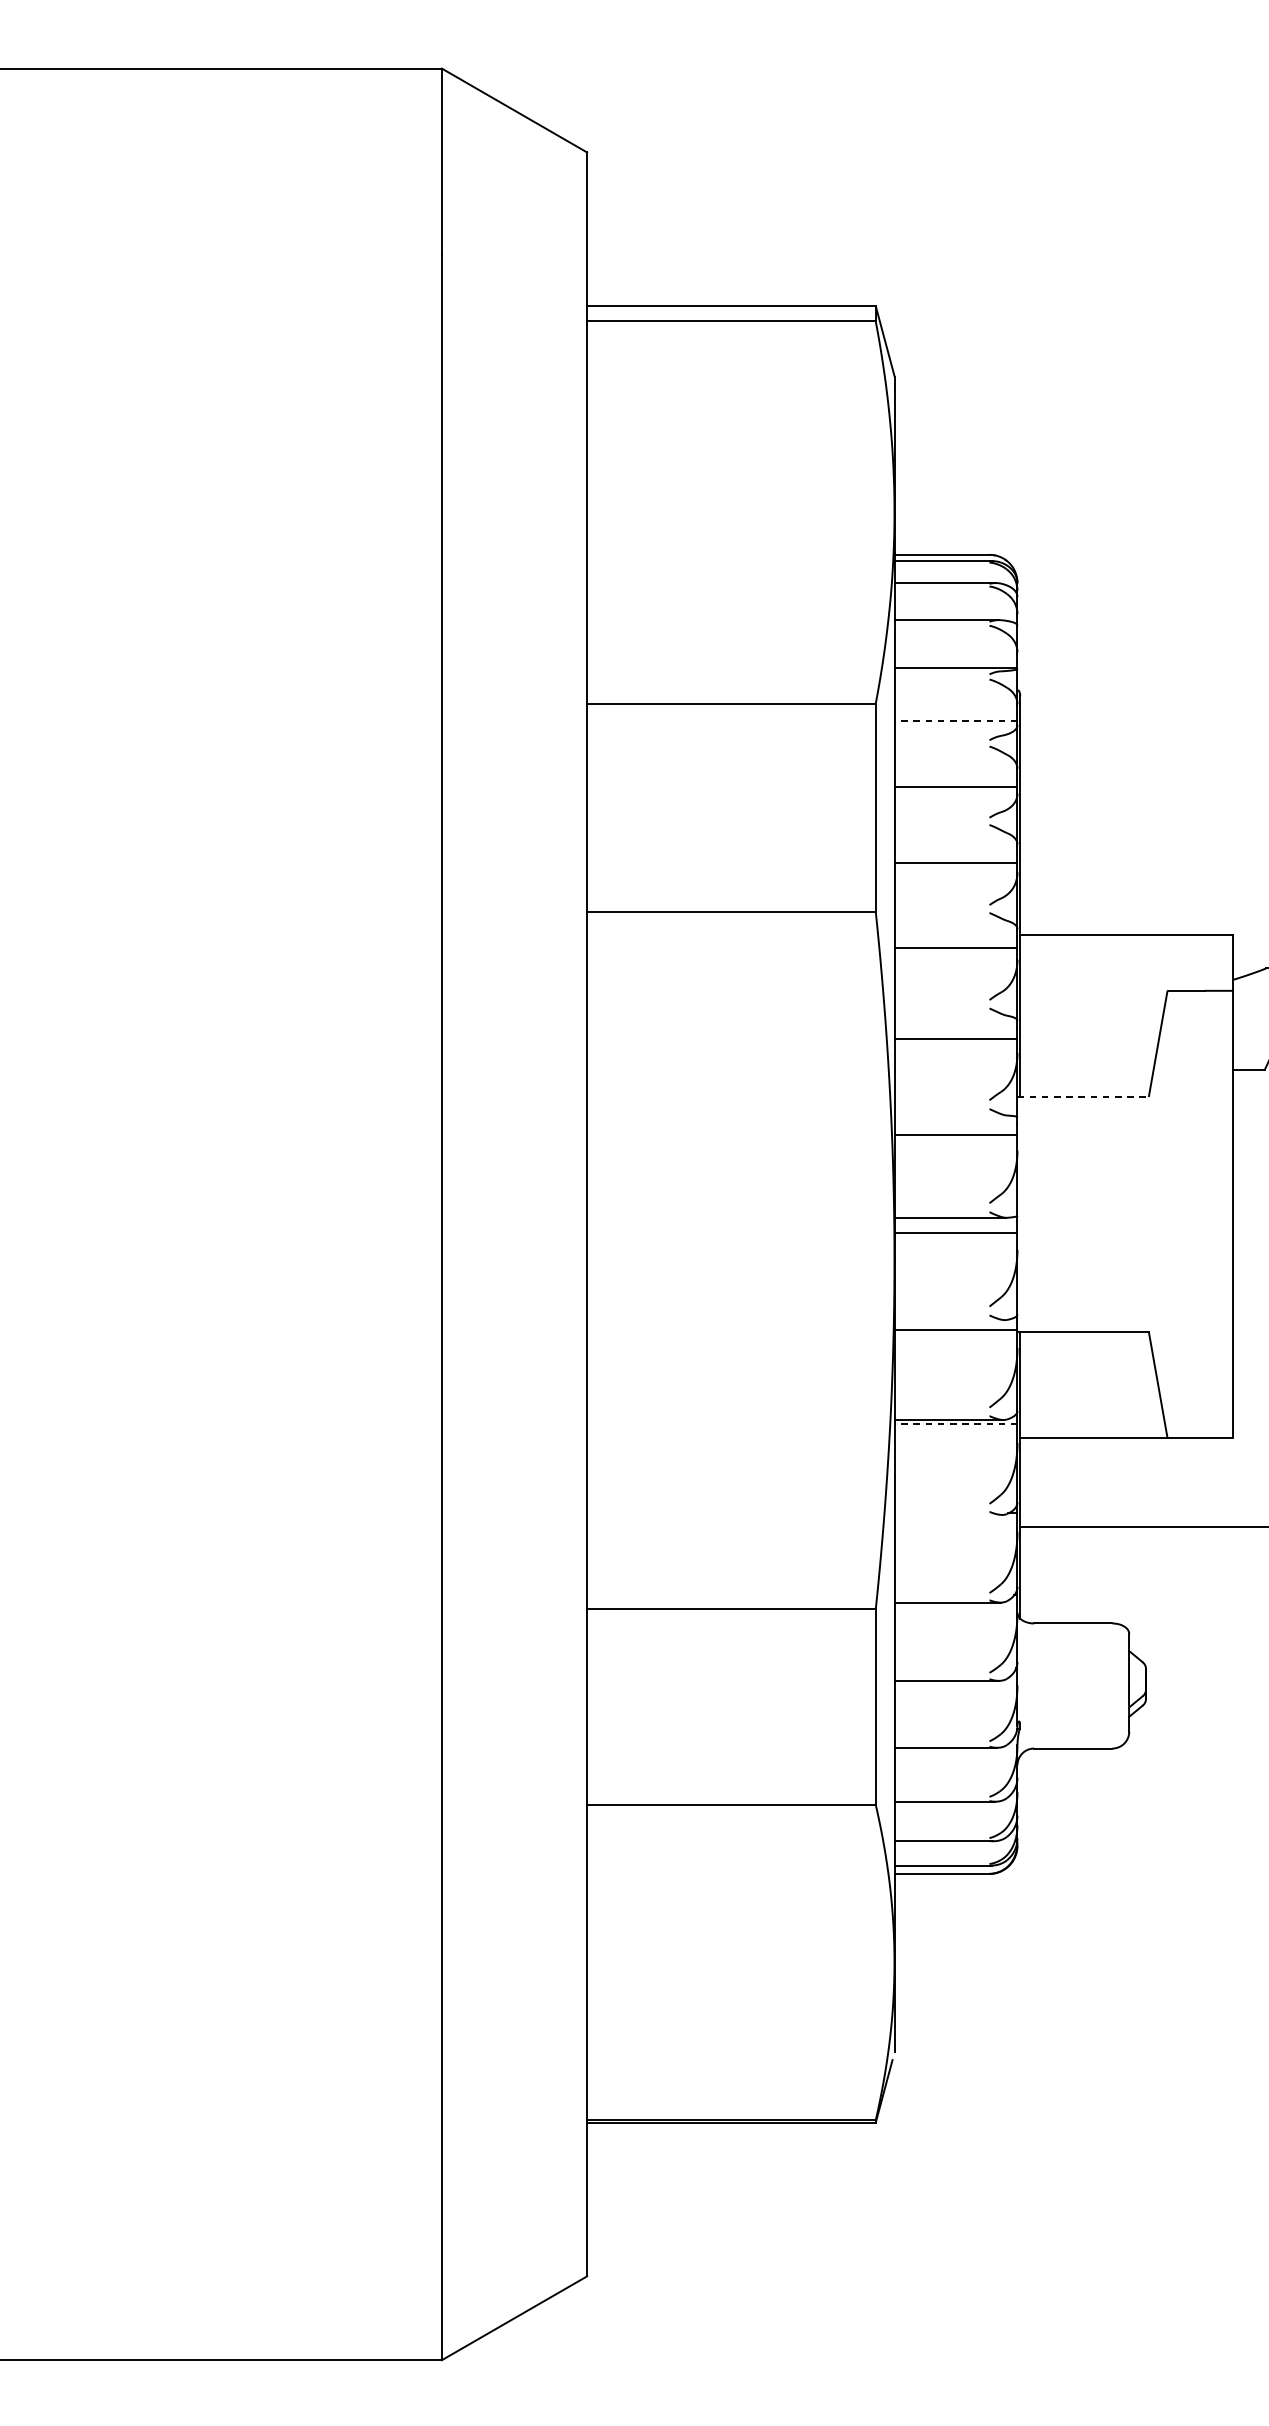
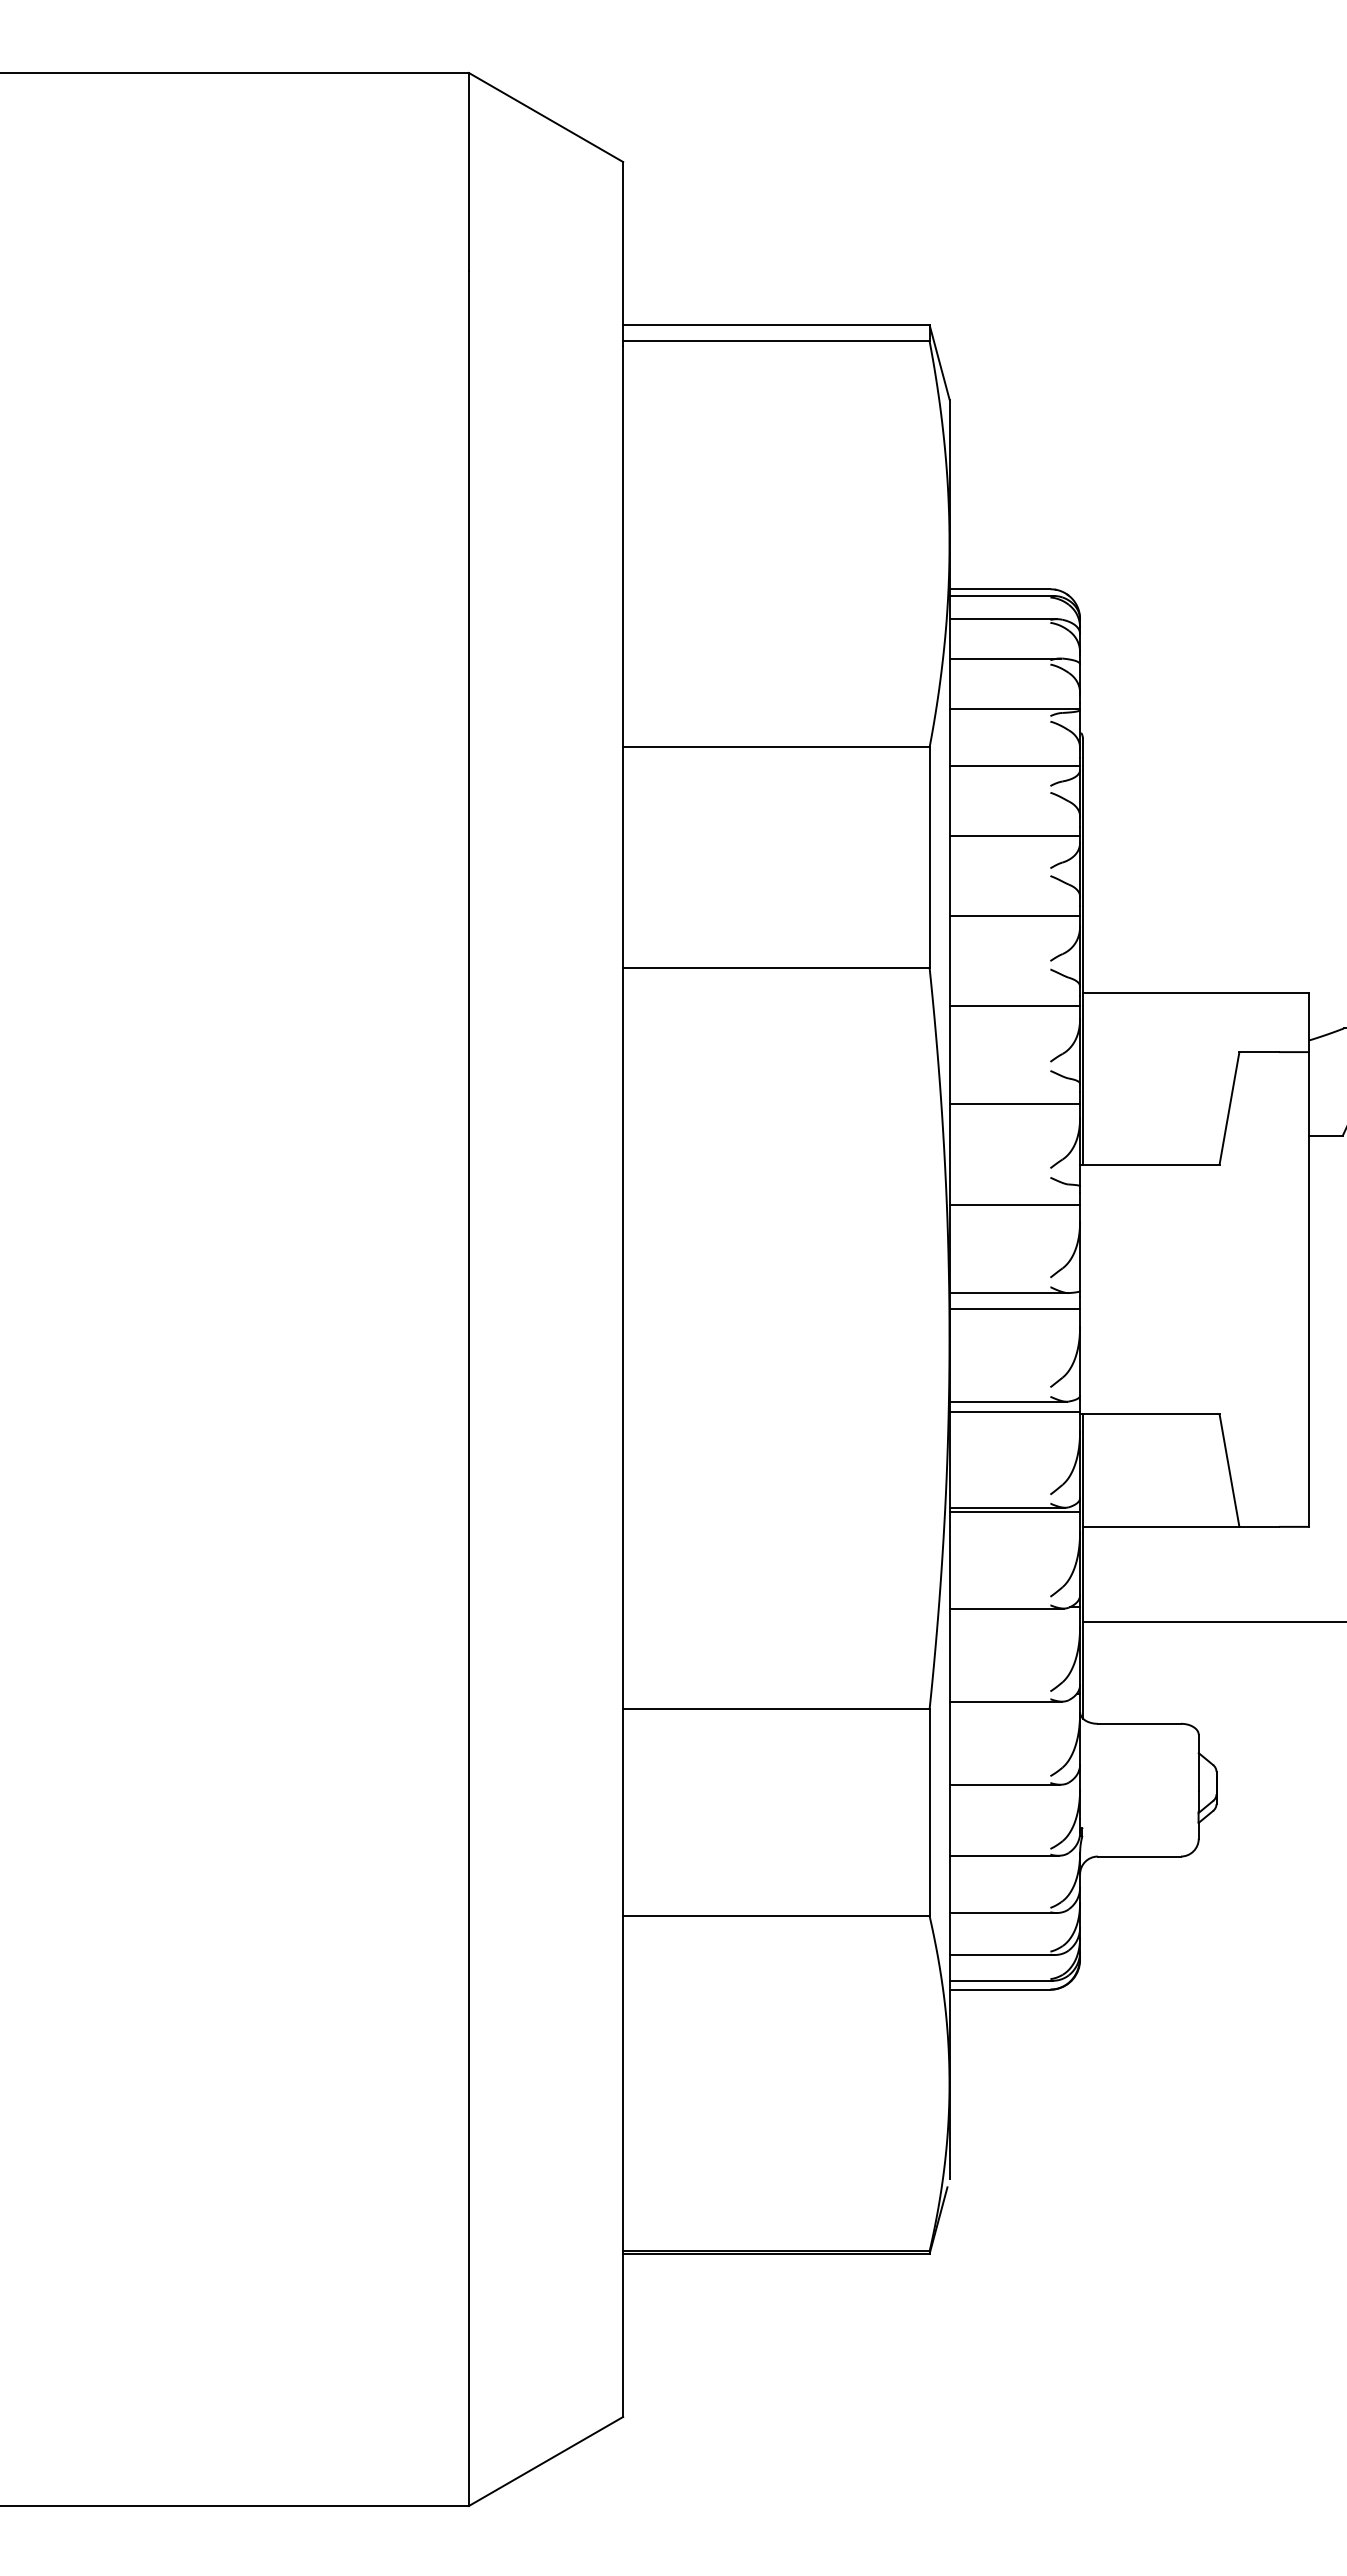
line: (955, 720) -> (1014, 765), dashed -> solid
line: (1082, 1096) -> (1149, 1164), dashed -> solid
line: (949, 1319) -> (1007, 1401), added
line: (955, 1424) -> (1014, 1512), dashed -> solid
line: (948, 1514) -> (1006, 1608), added

